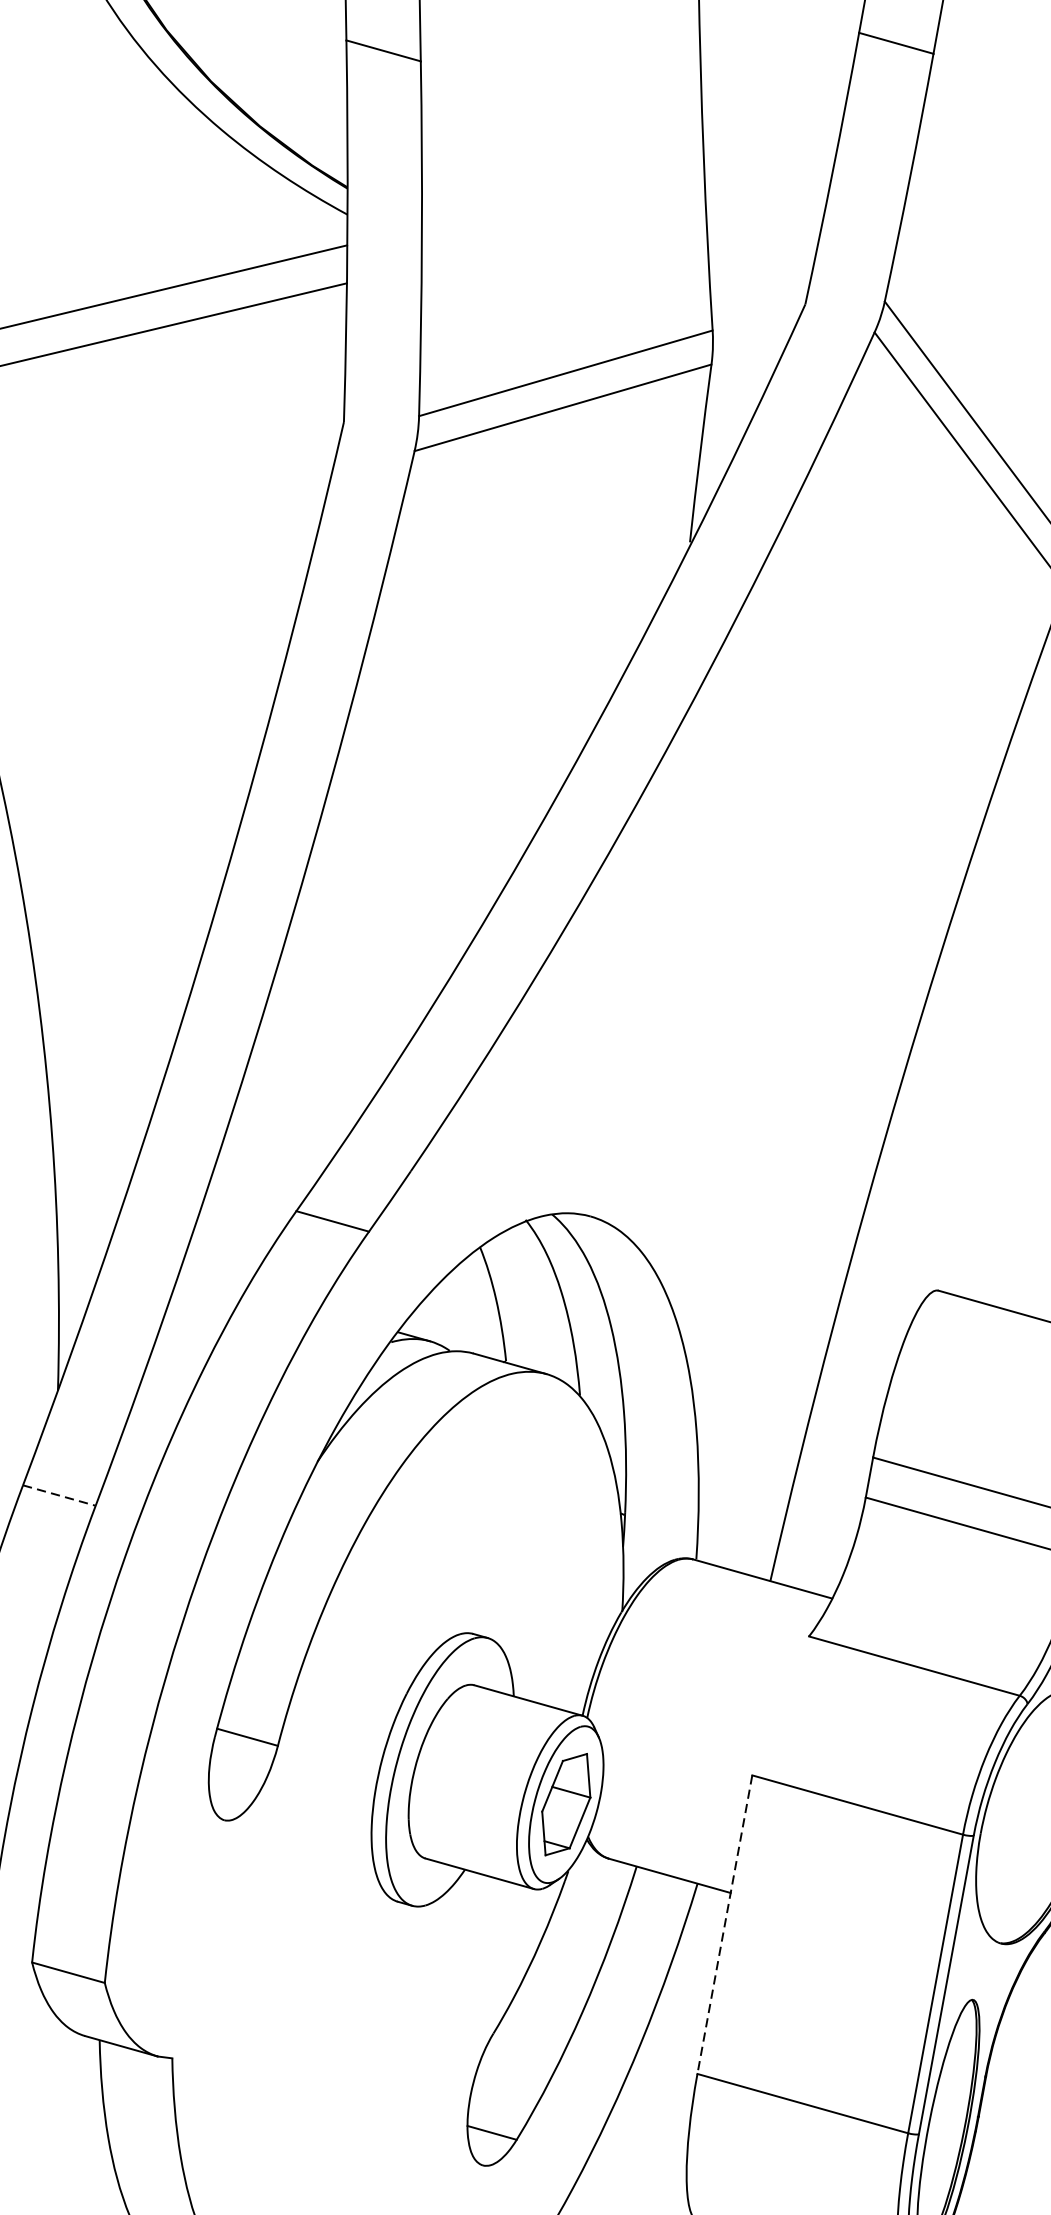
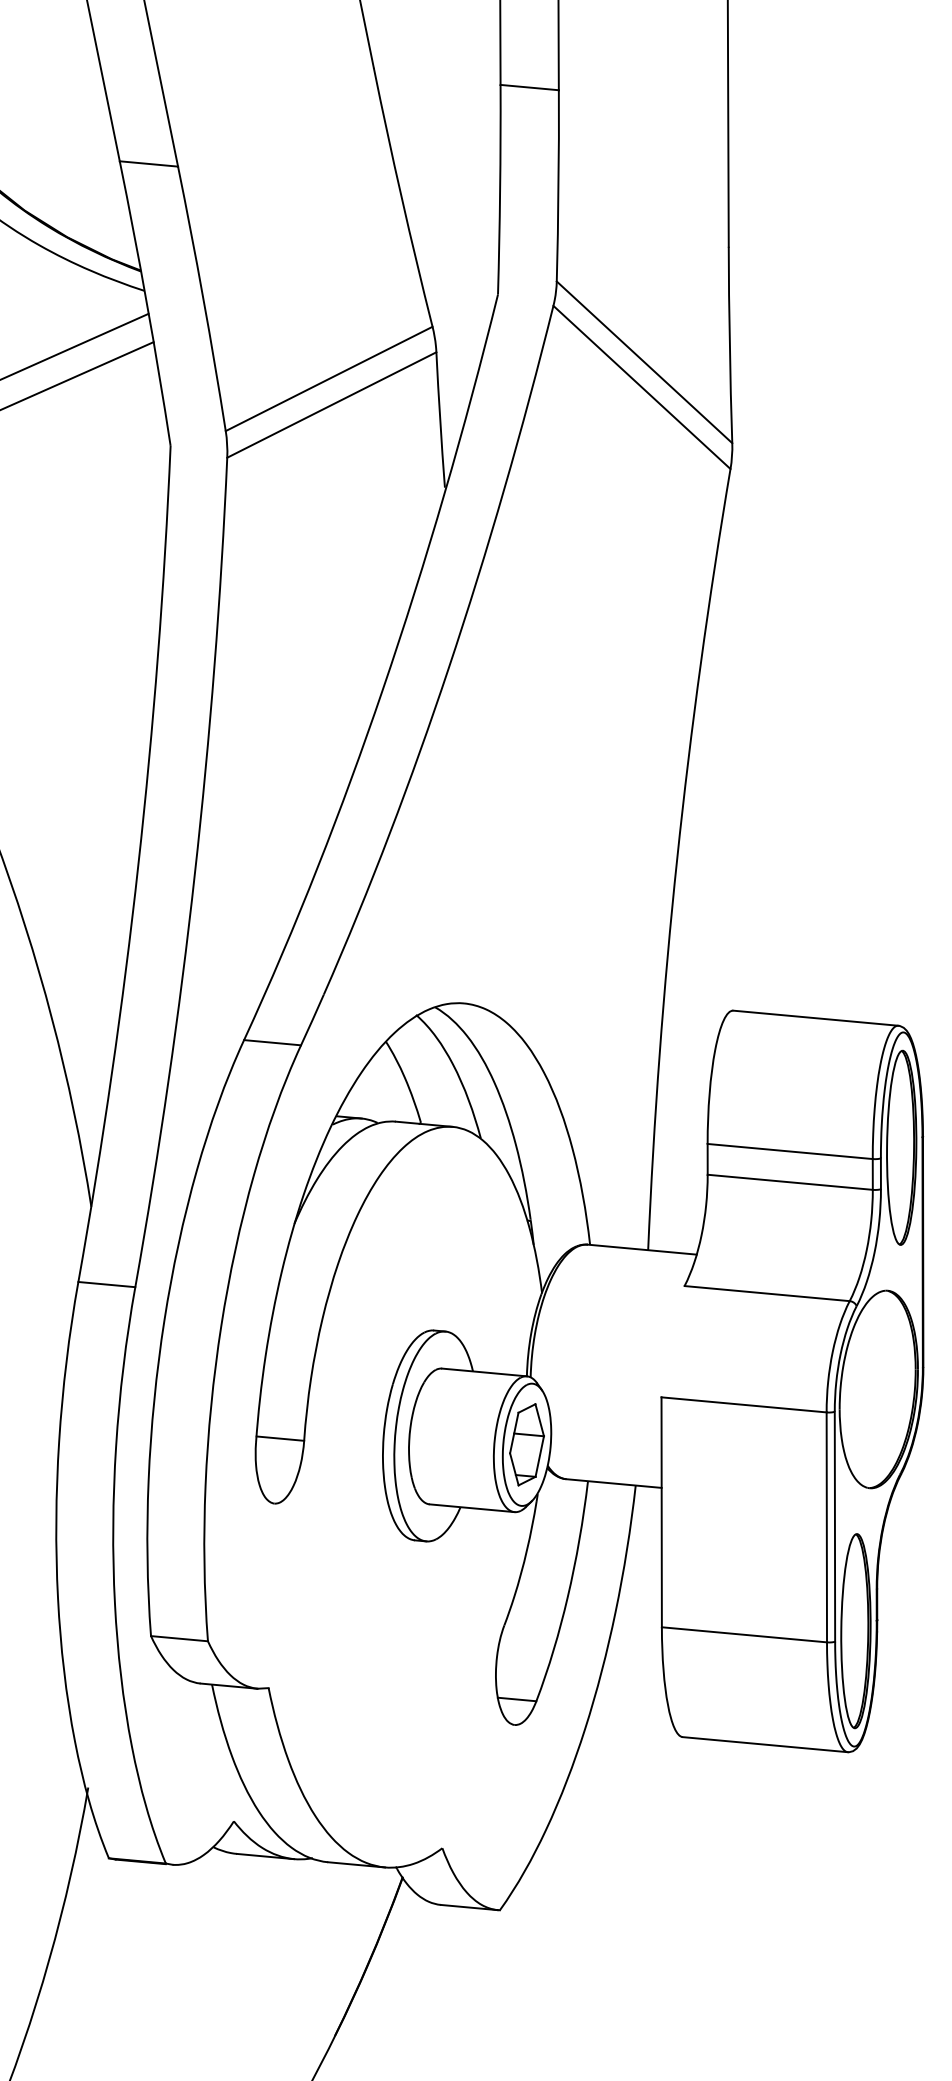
line: (58, 1495) -> (106, 1284), dashed -> solid
line: (724, 1924) -> (661, 1512), dashed -> solid

